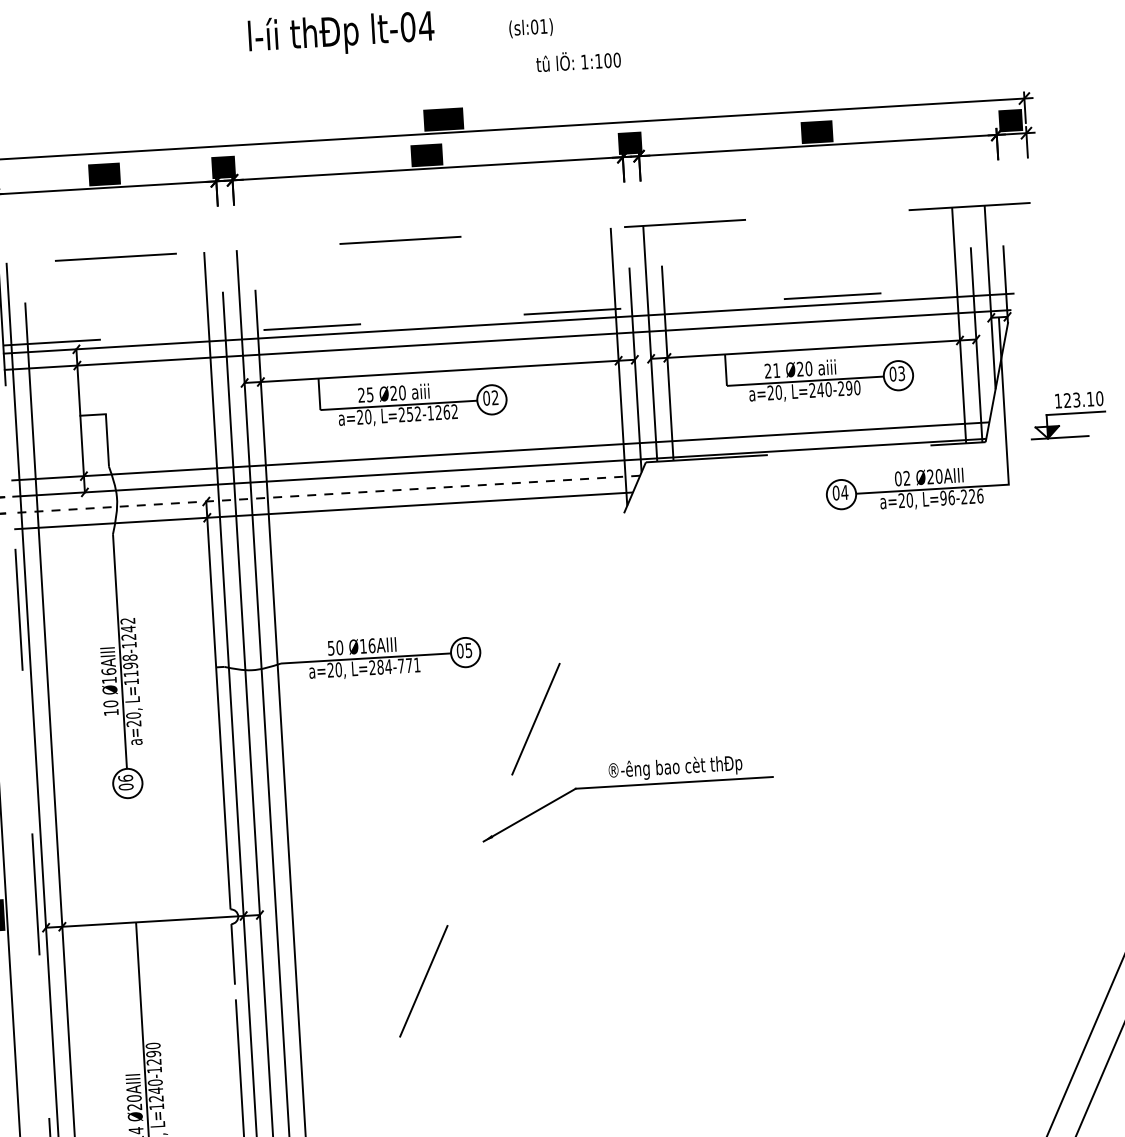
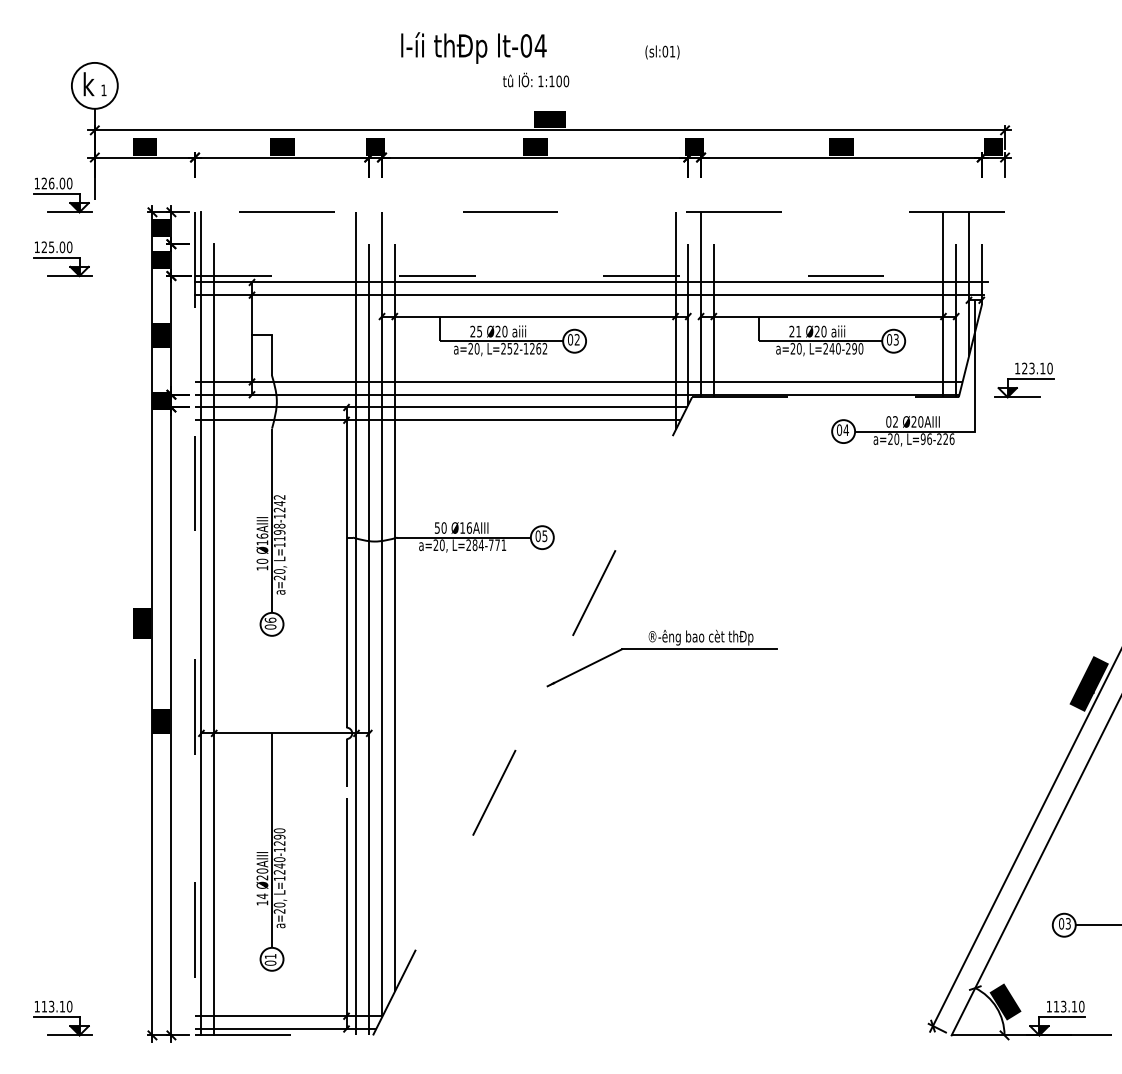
text: (531, 28) -> (662, 52), moved
text: (578, 59) -> (536, 79), moved
line: (327, 494) -> (441, 407), dashed -> solid

